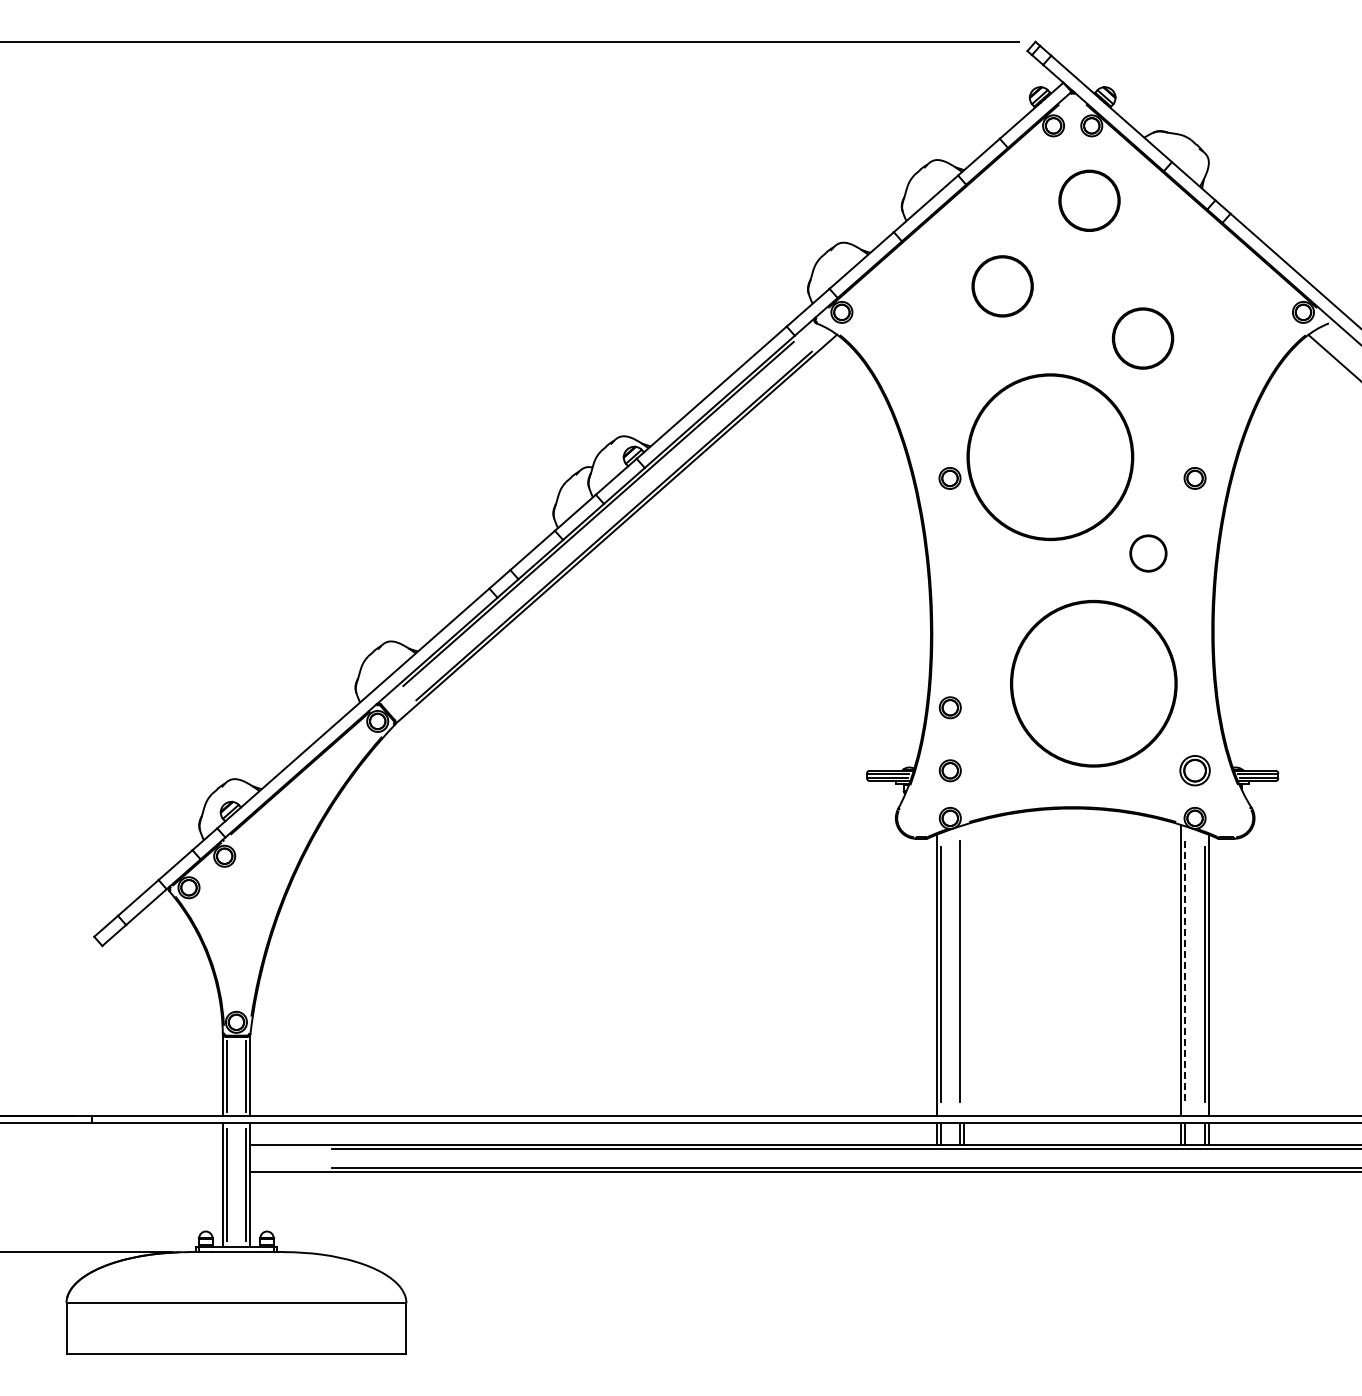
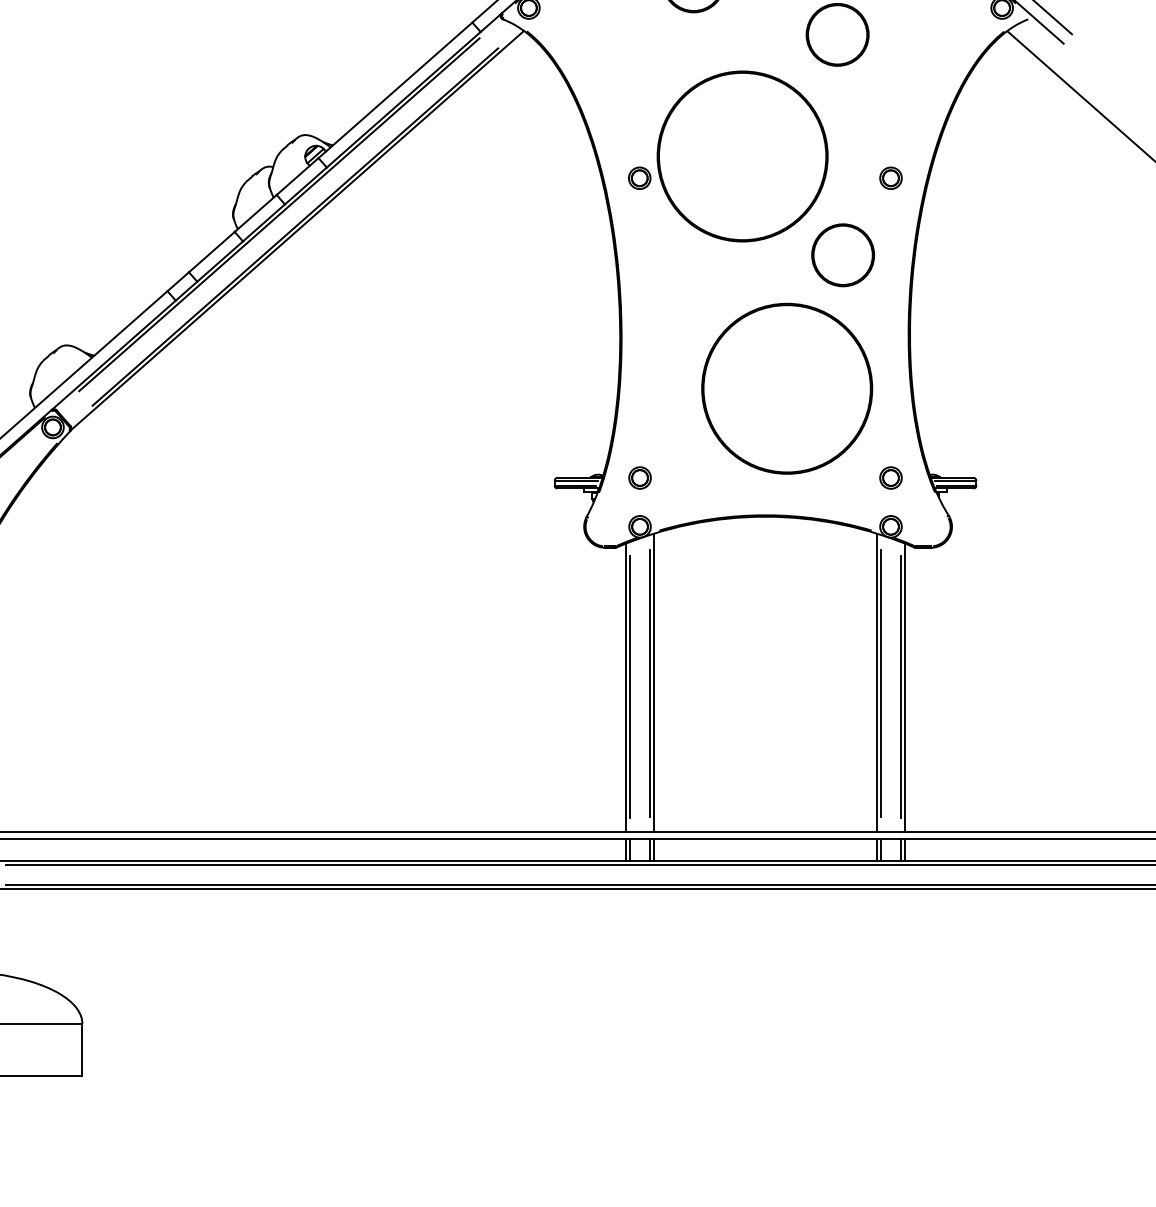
circle: (1148, 553) -> (843, 255), size x1.67
part: (949, 707) -> (639, 413), removed
part: (1194, 770) -> (890, 477), size x0.71
line: (963, 970) -> (653, 682), added
line: (1185, 971) -> (881, 683), dashed -> solid

